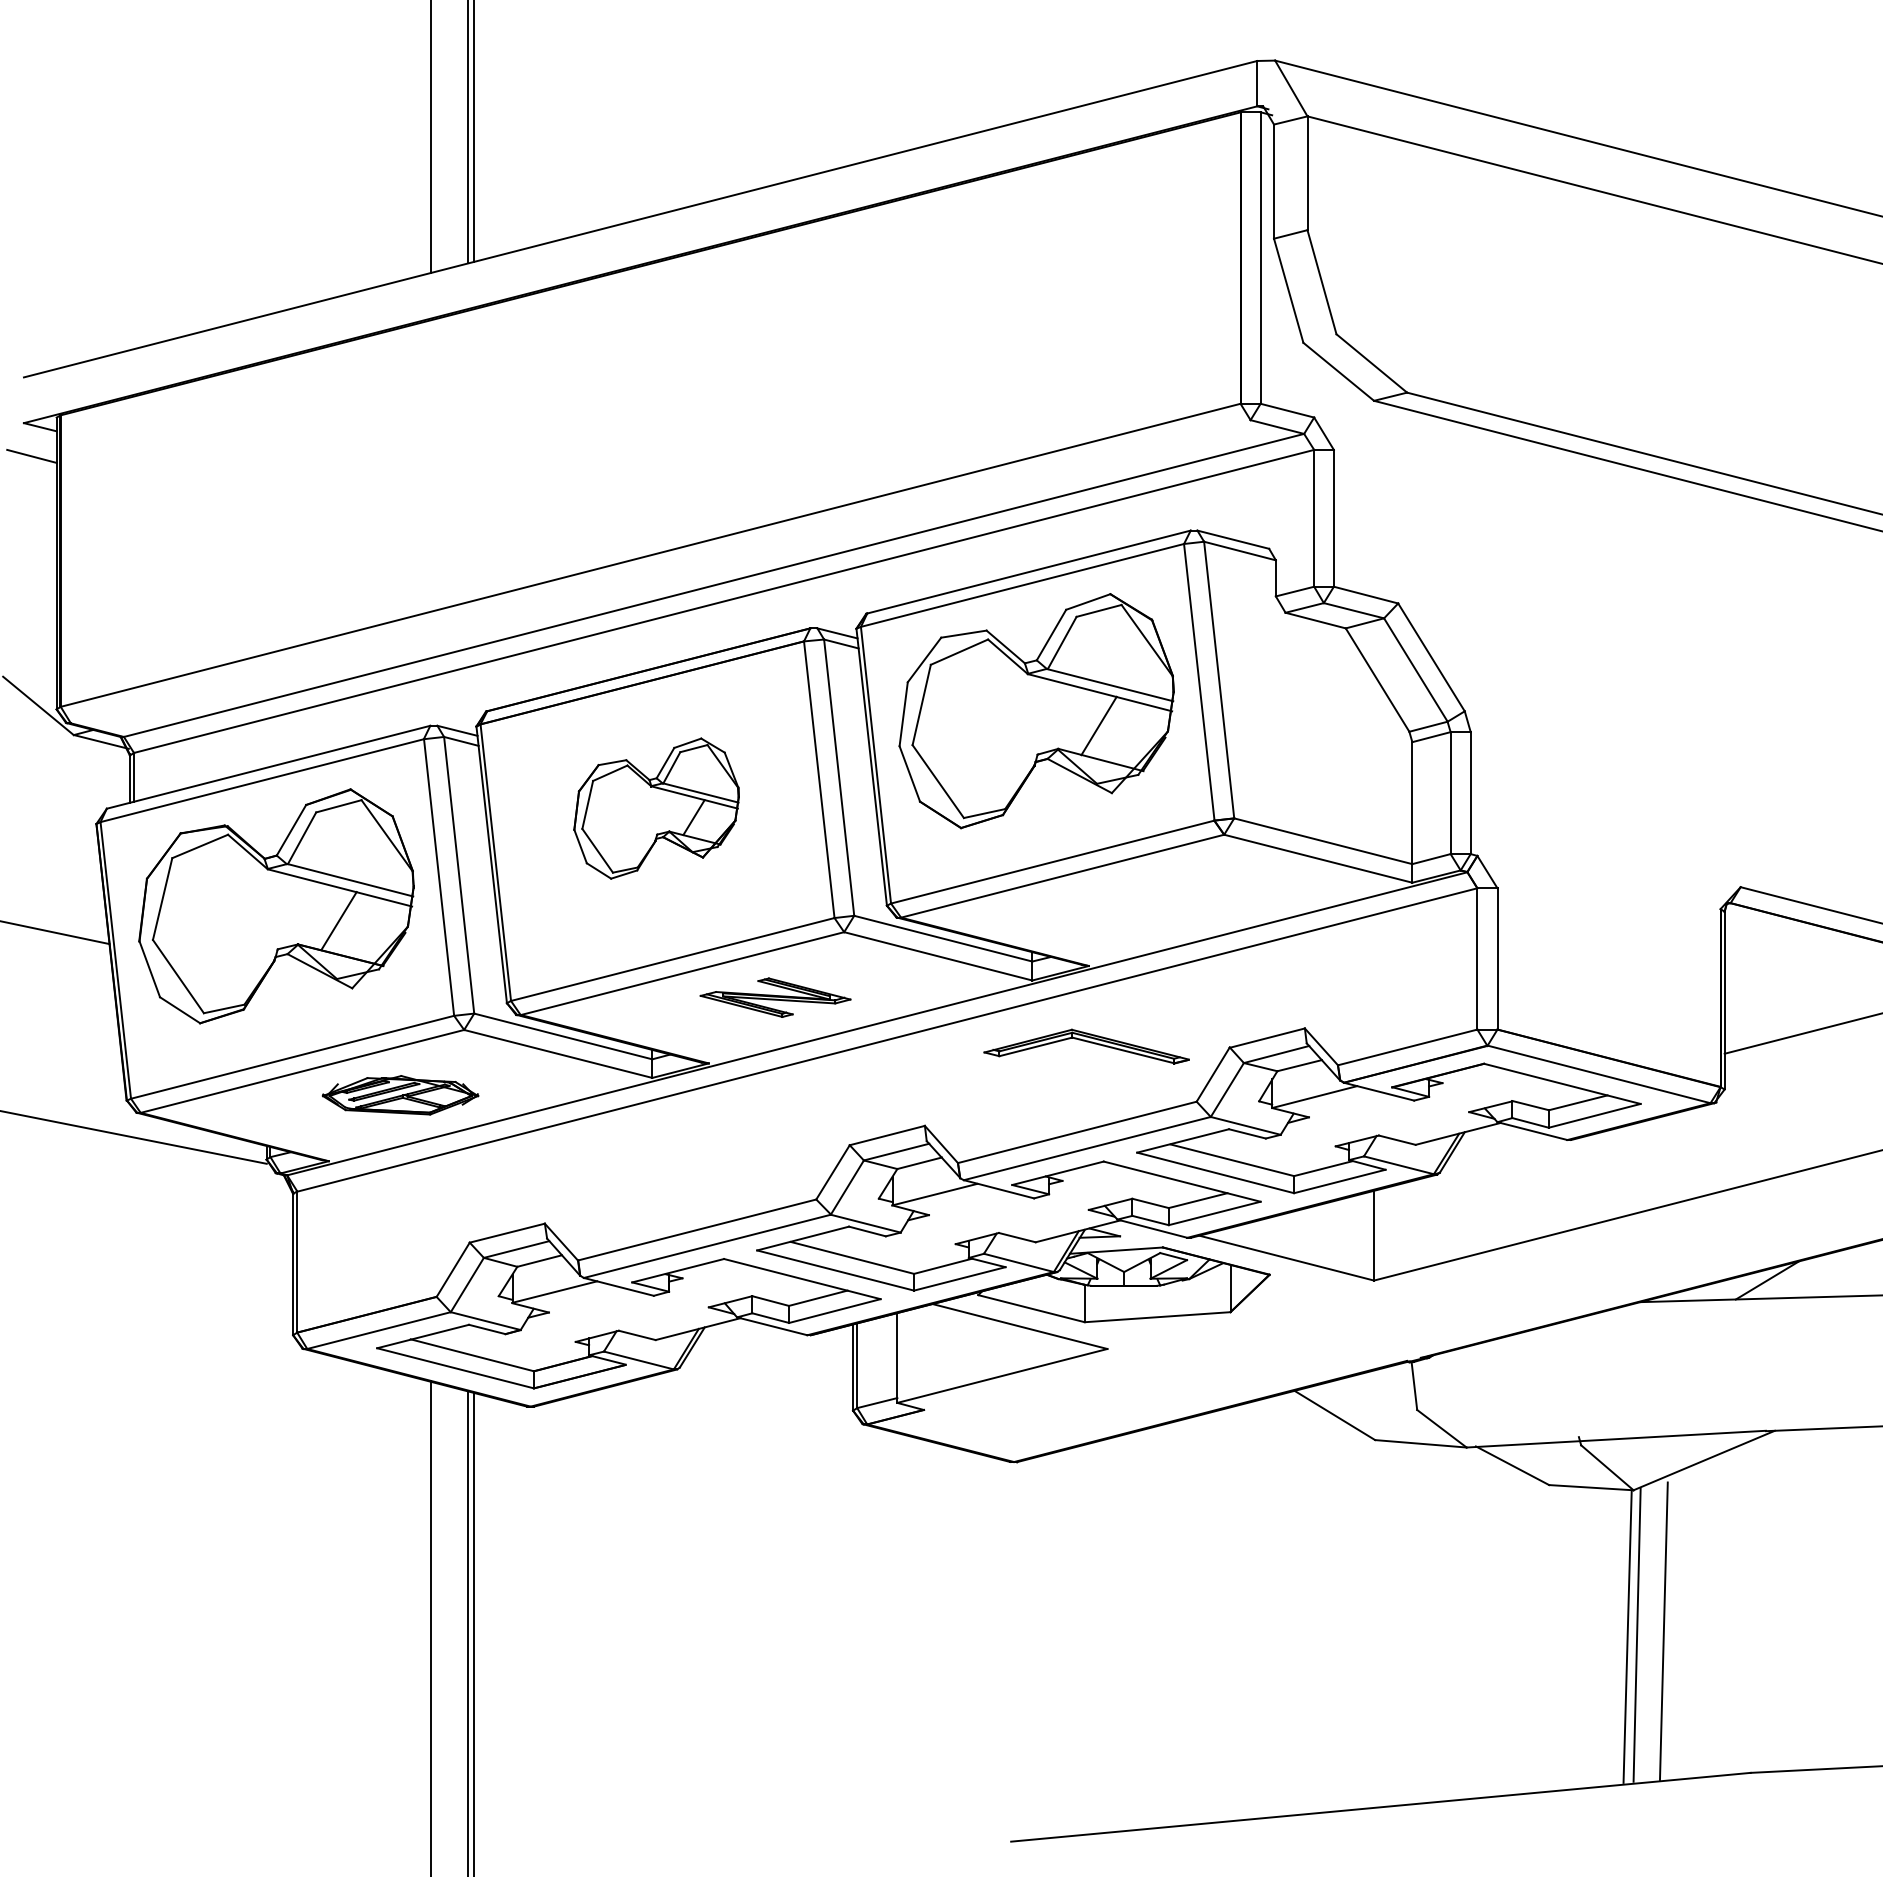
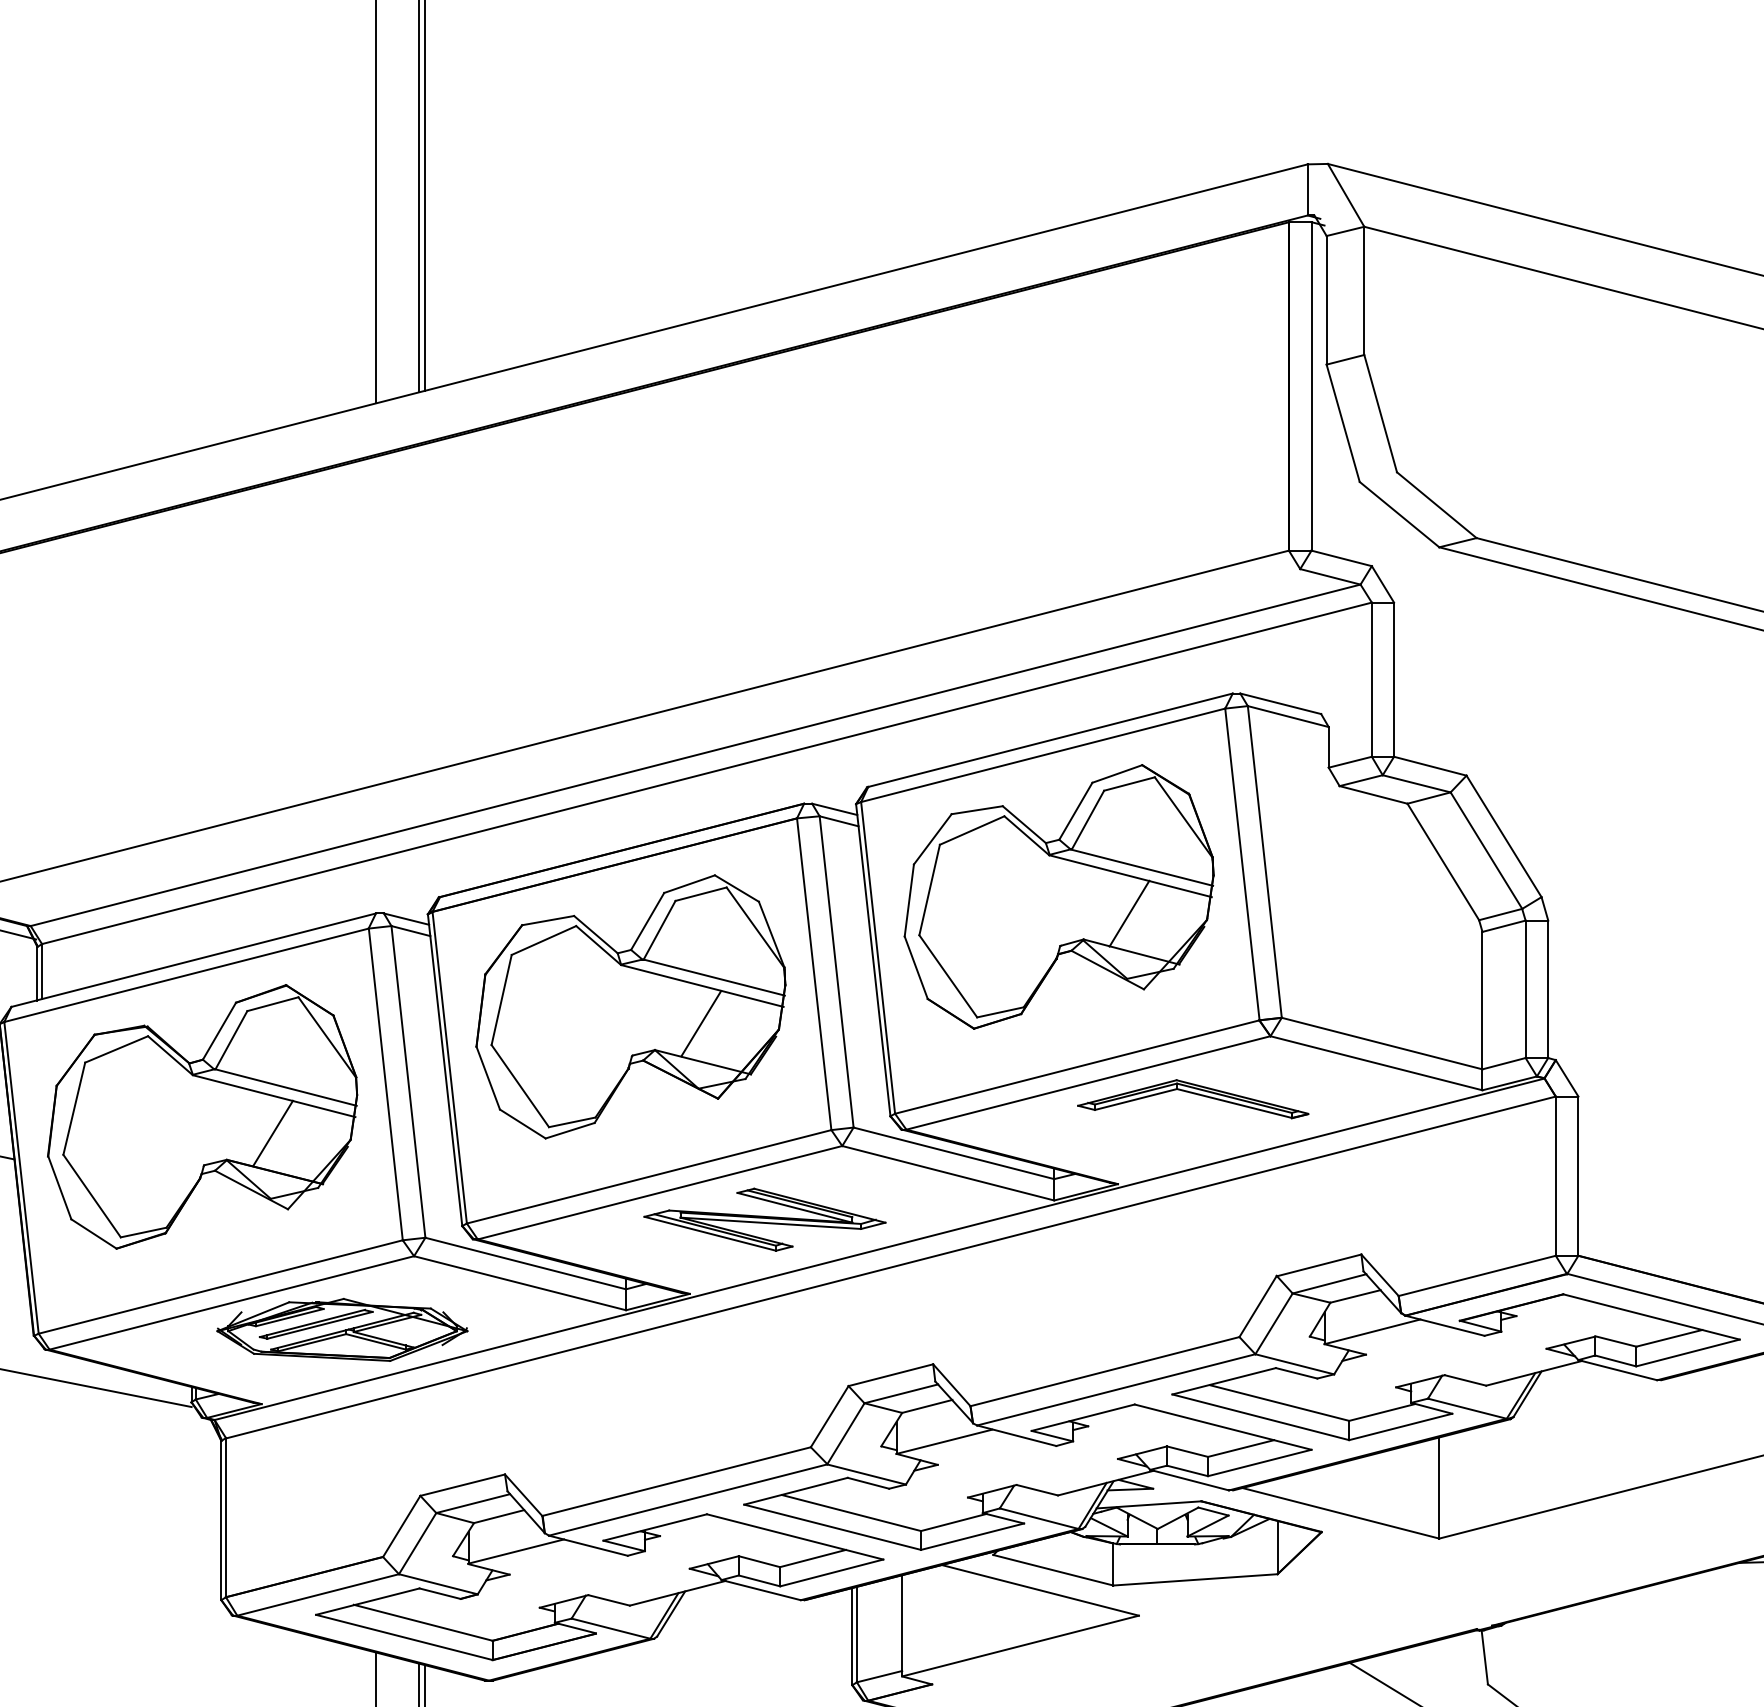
part: (656, 808) -> (630, 1006), size x1.67
part: (775, 997) -> (764, 1219), size x1.43
part: (1086, 1046) -> (1193, 1099), moved
part: (400, 1094) -> (342, 1328), size x1.43

